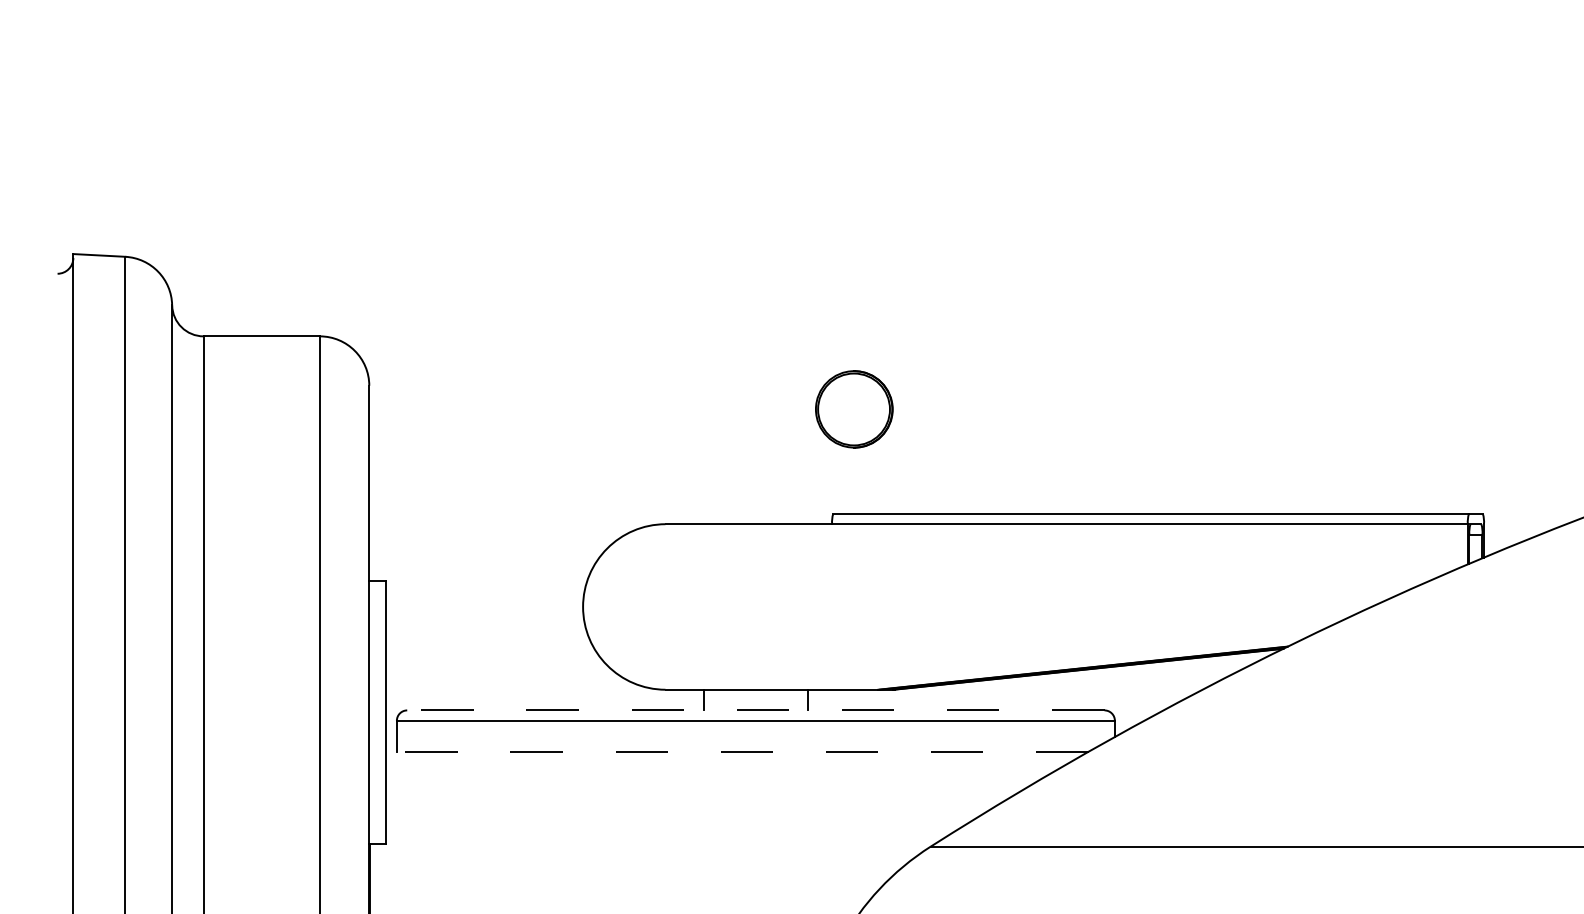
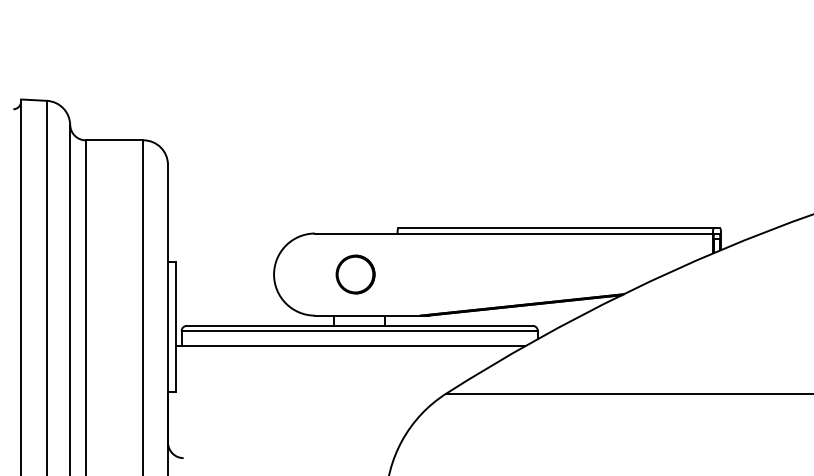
part: (854, 409) -> (355, 274), moved
line: (755, 709) -> (359, 325), dashed -> solid
line: (735, 751) -> (349, 346), dashed -> solid

